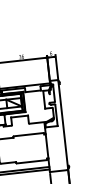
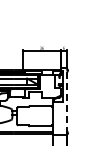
line: (63, 124) -> (67, 101), solid -> dashed

